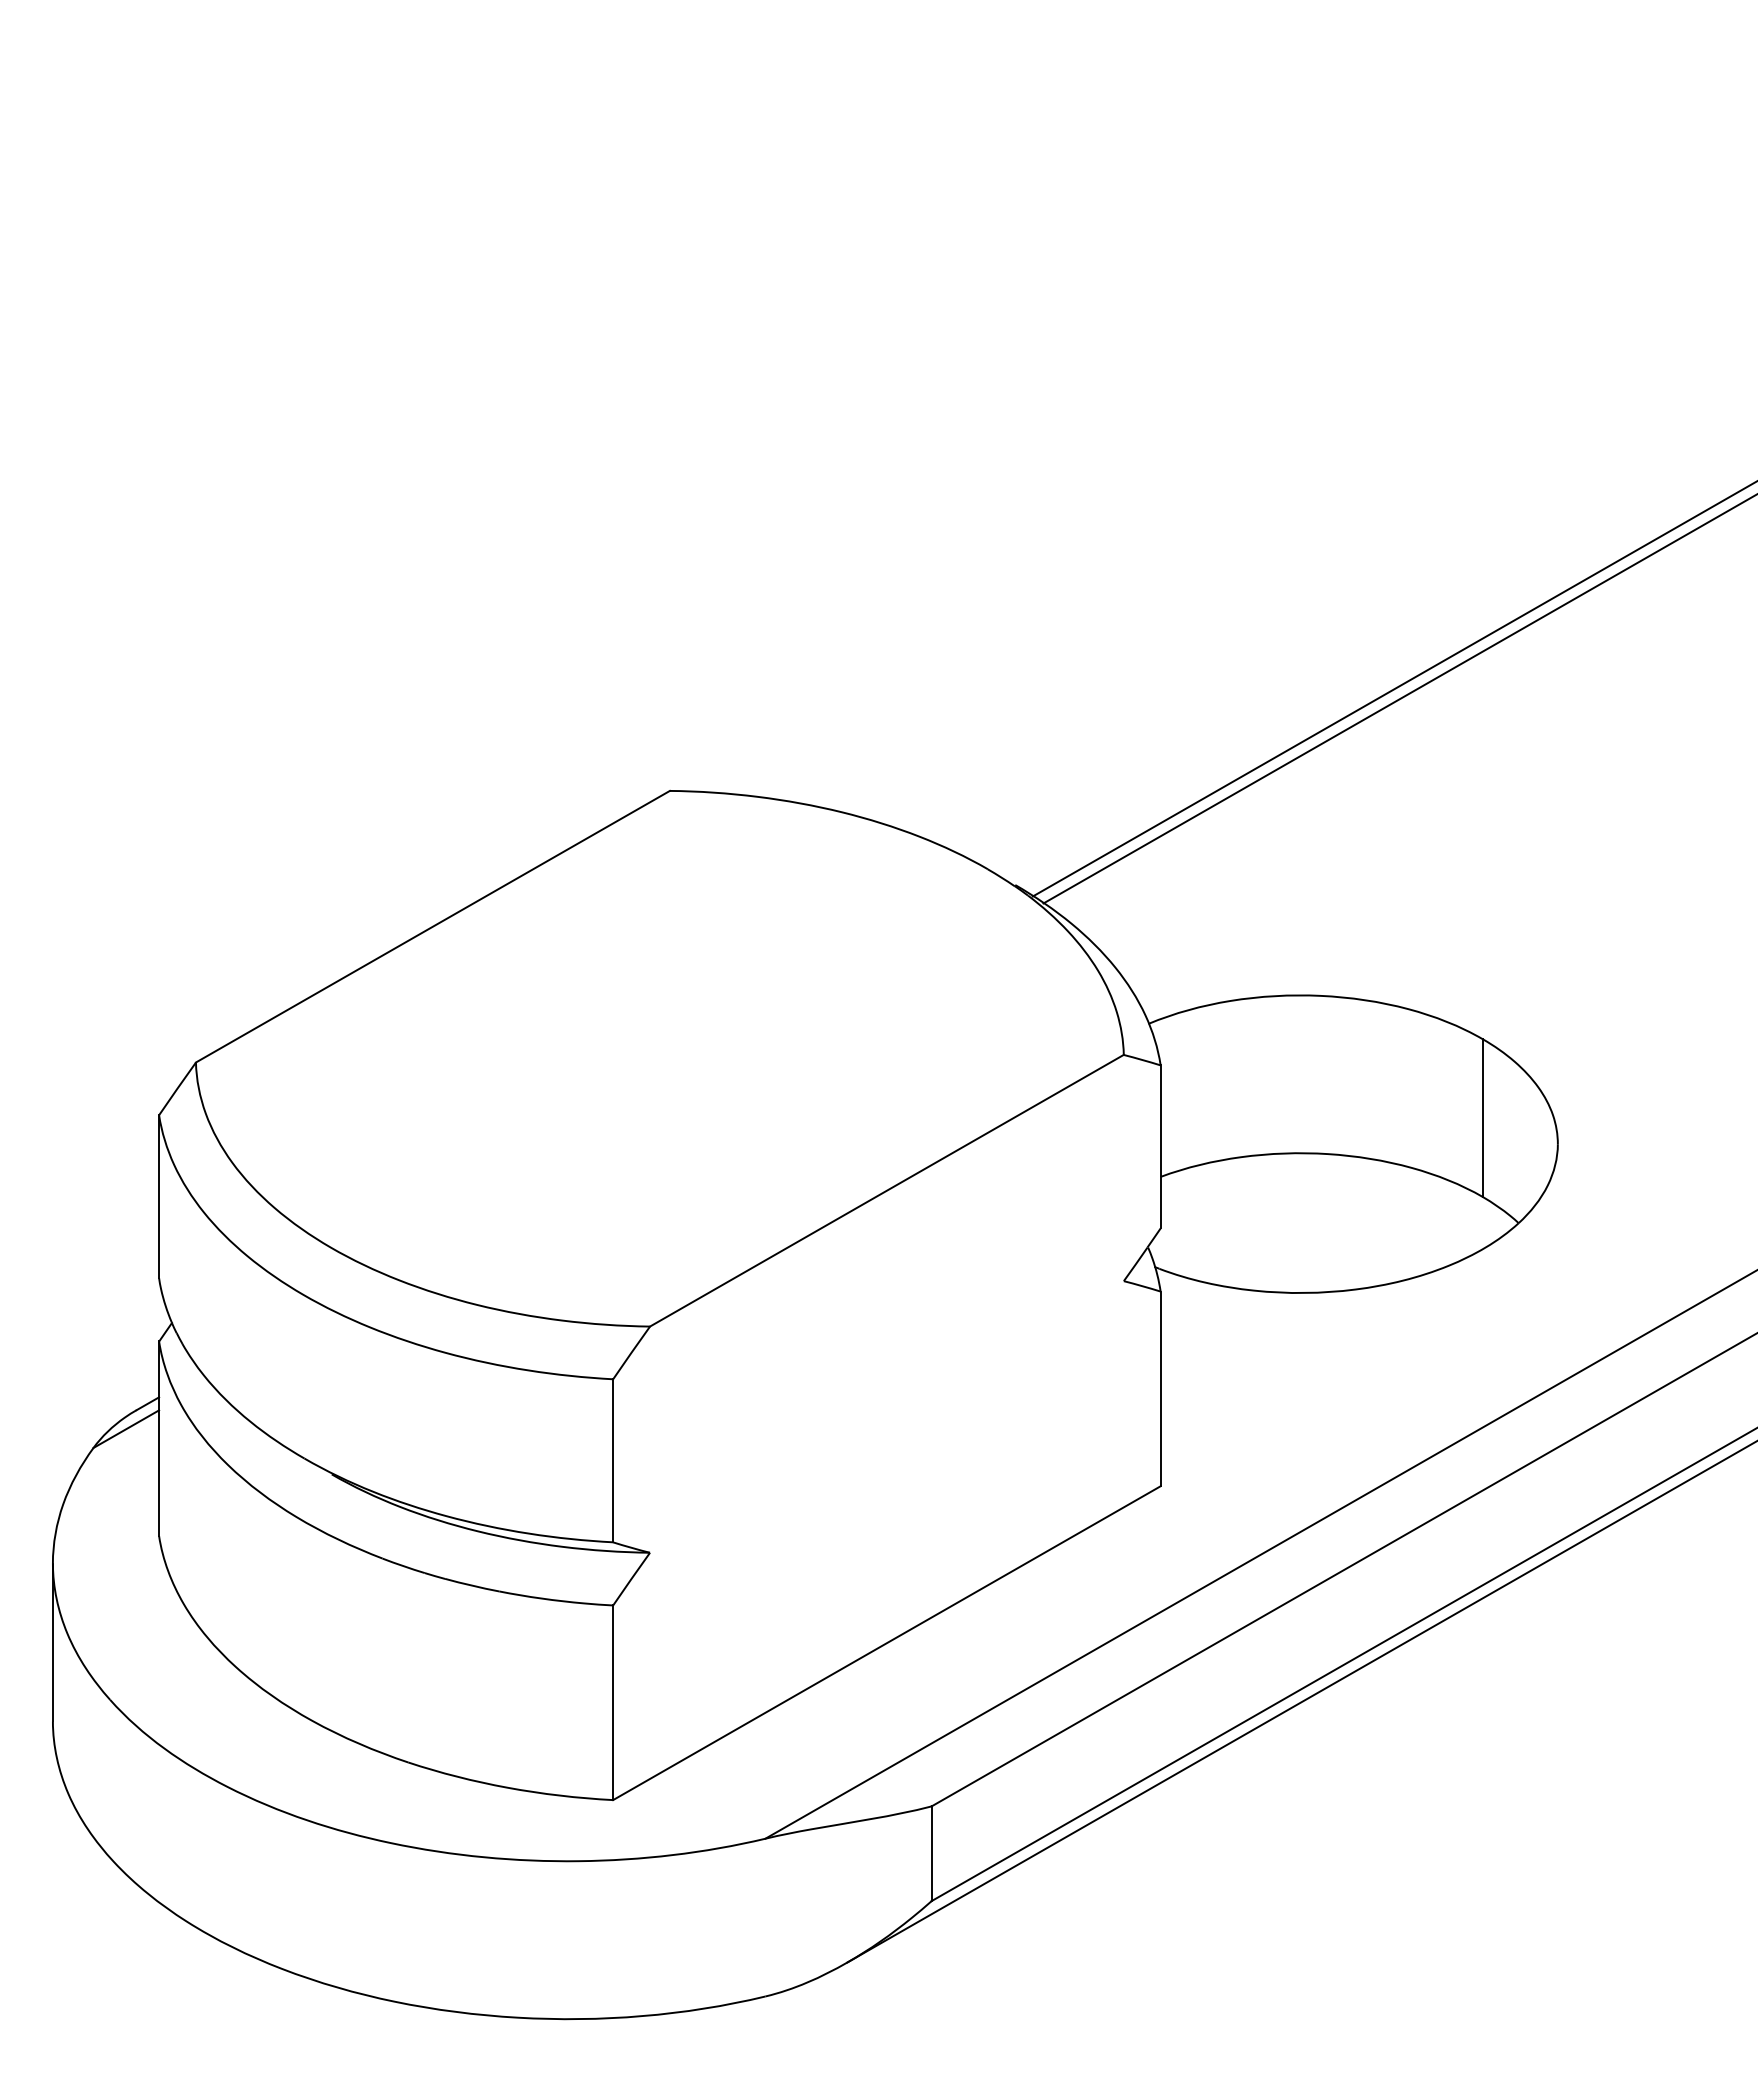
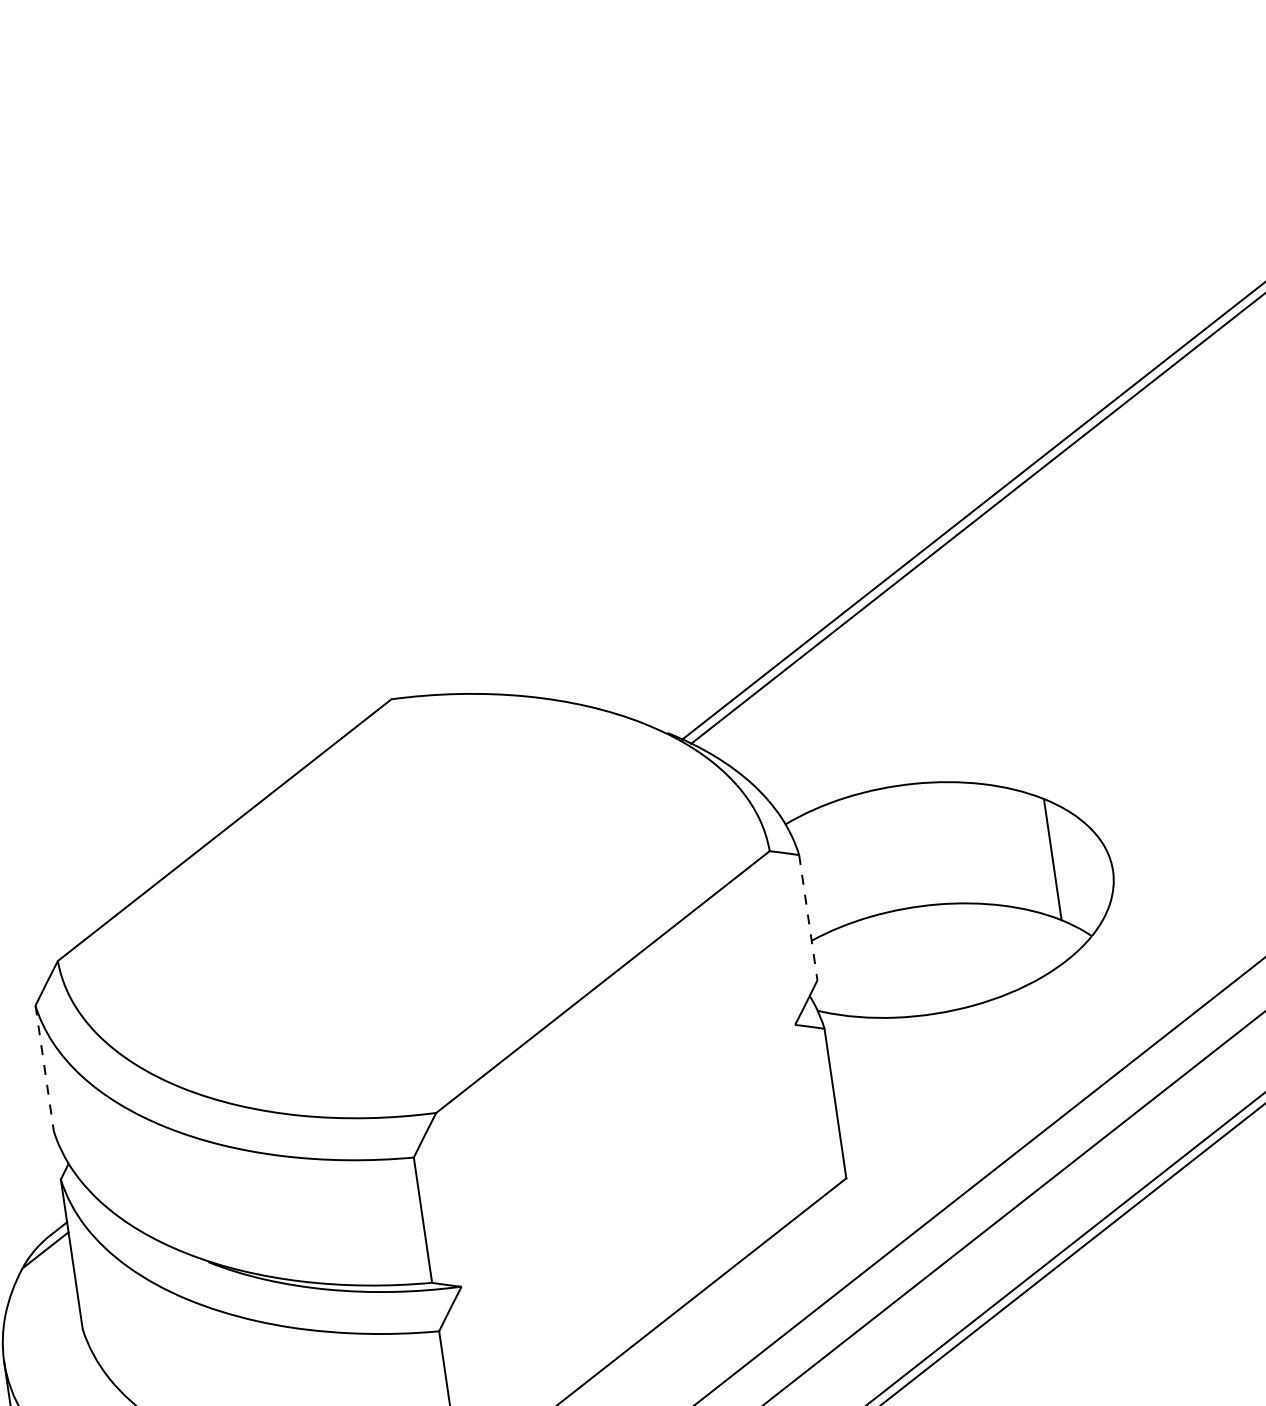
line: (1160, 1146) -> (808, 917), solid -> dashed
line: (159, 1196) -> (44, 1068), solid -> dashed

